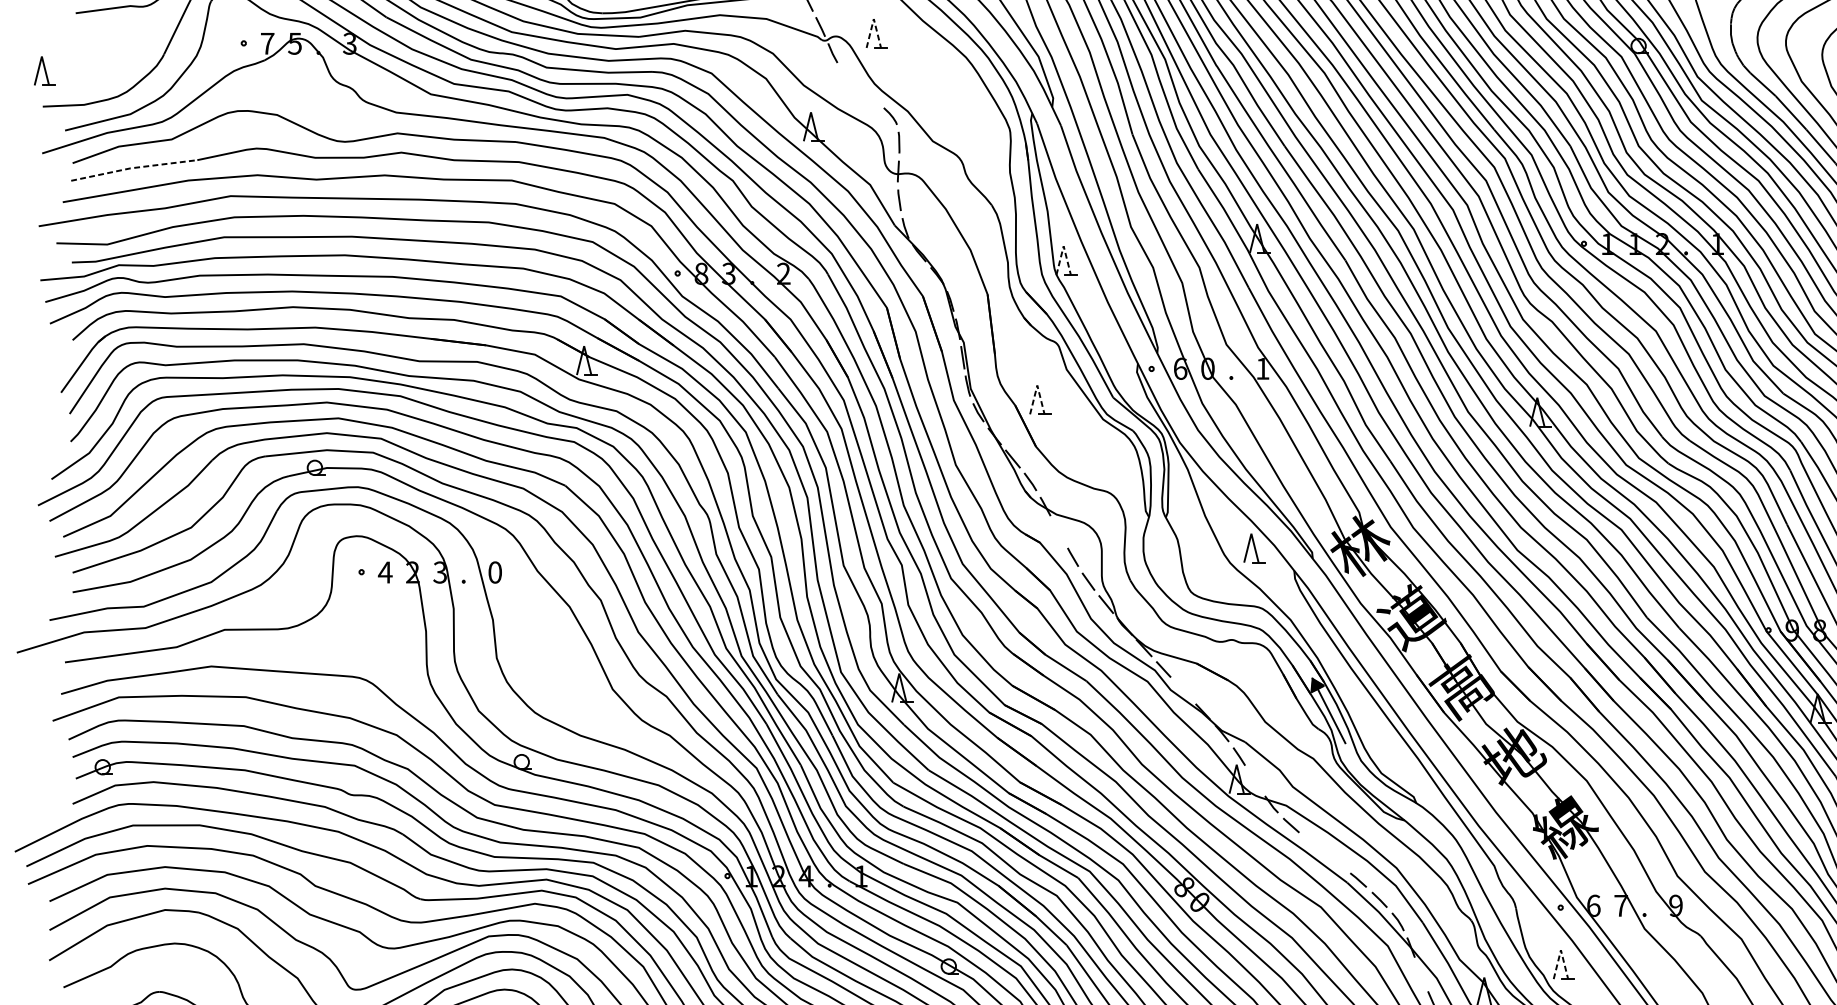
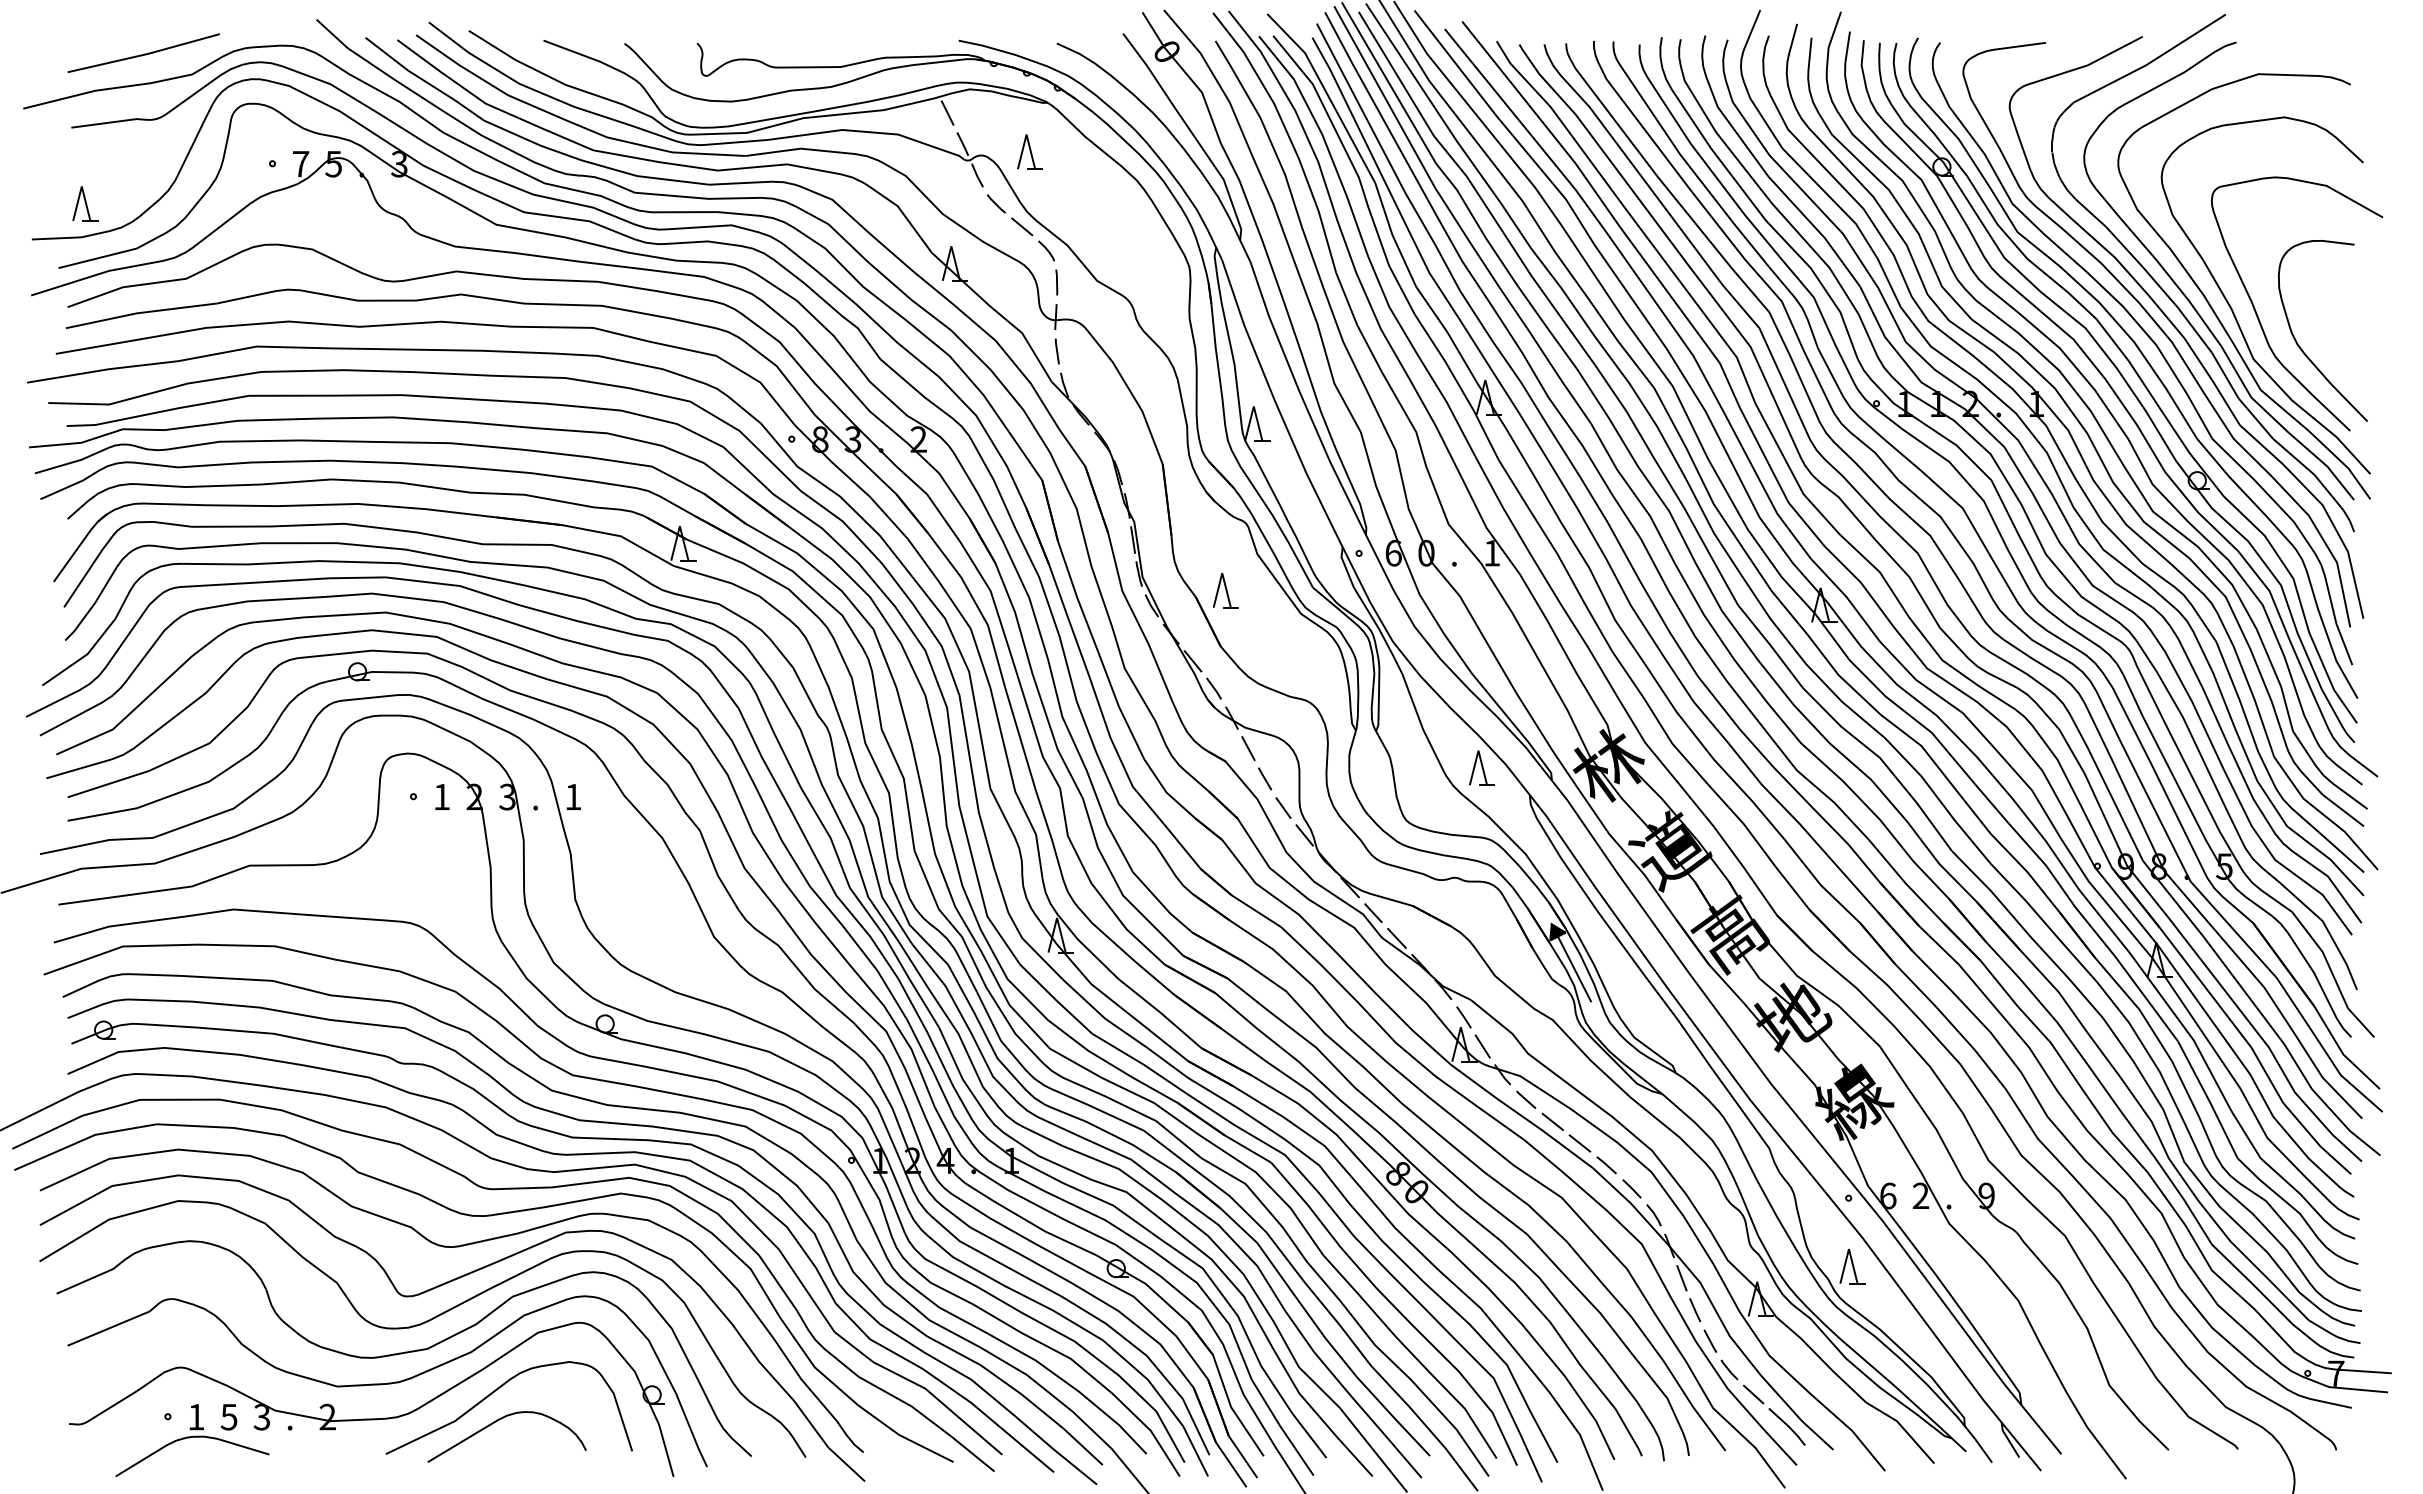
line: (873, 18) -> (1026, 134), dashed -> solid
part: (44, 70) -> (85, 203), moved
part: (860, 86) -> (1010, 215), added
line: (133, 167) -> (140, 312), dashed -> solid
line: (1063, 246) -> (1253, 406), dashed -> solid
line: (1037, 385) -> (1222, 573), dashed -> solid
line: (1059, 531) -> (1248, 748), added
text: (385, 572) -> (441, 796), 4 -> 1
text: (495, 572) -> (573, 796), 0 -> 1
line: (1182, 690) -> (1396, 938), added
line: (1254, 780) -> (1482, 1046), added
line: (1313, 843) -> (1552, 1121), added
line: (1335, 861) -> (1579, 1143), added
text: (1620, 905) -> (1920, 1195), 7 -> 2
line: (1560, 950) -> (1848, 1249), dashed -> solid
line: (1421, 974) -> (1681, 1278), added

